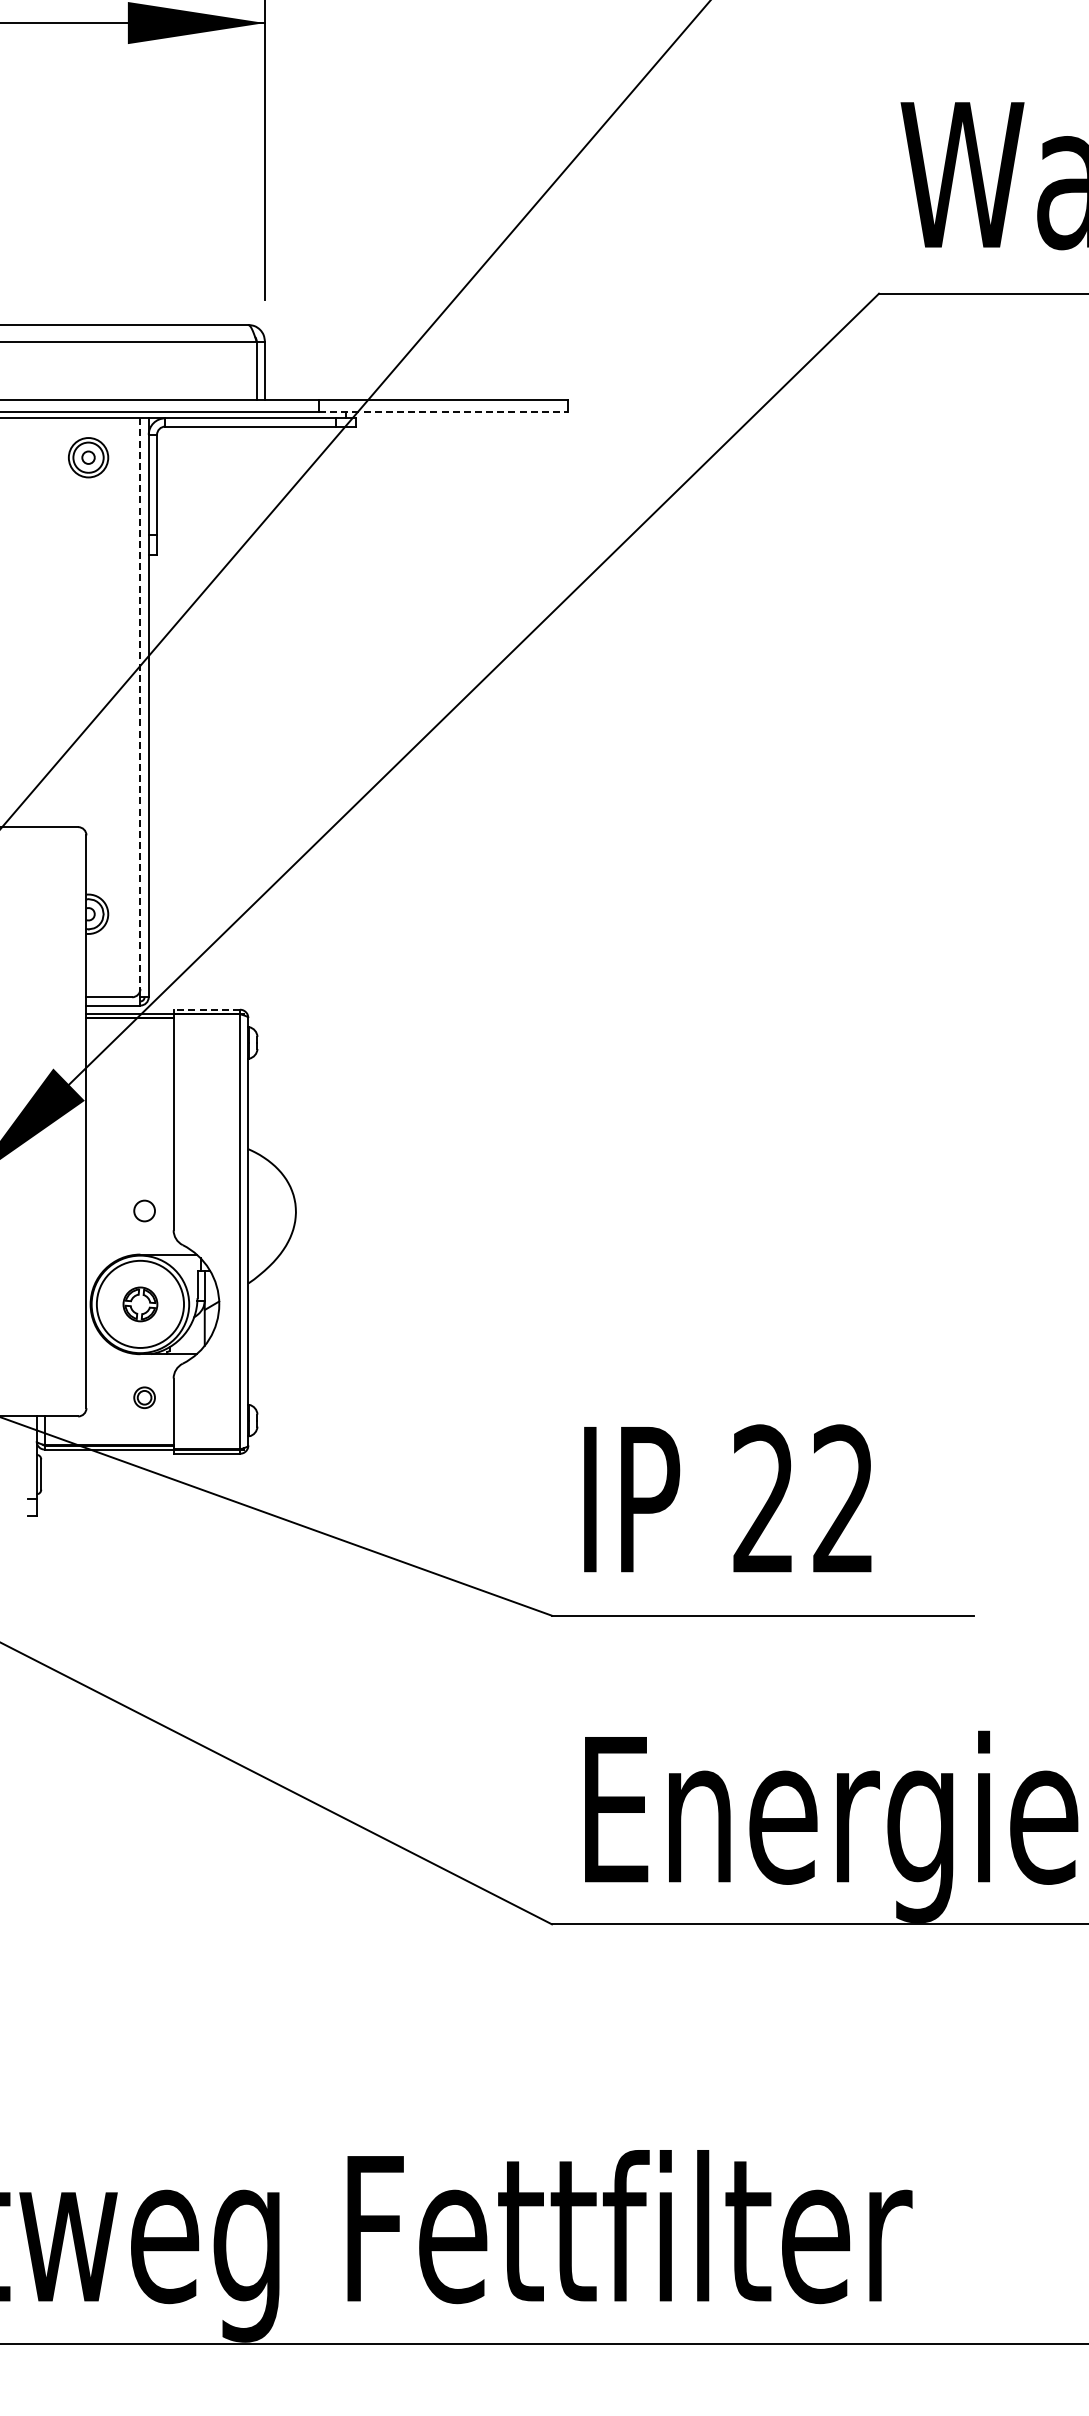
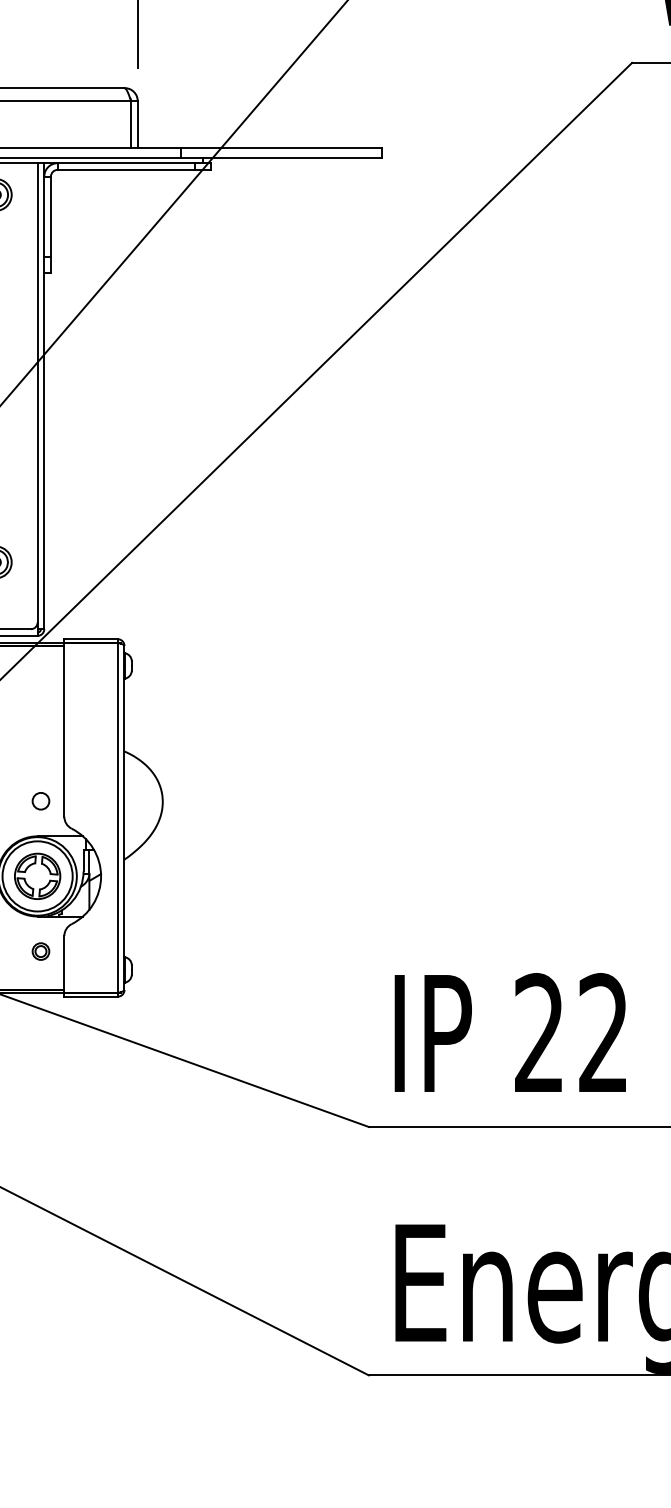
line: (443, 412) -> (281, 158), dashed -> solid
line: (140, 704) -> (37, 393), dashed -> solid
line: (206, 1009) -> (90, 639), dashed -> solid
part: (140, 1304) -> (37, 876), size x1.67

